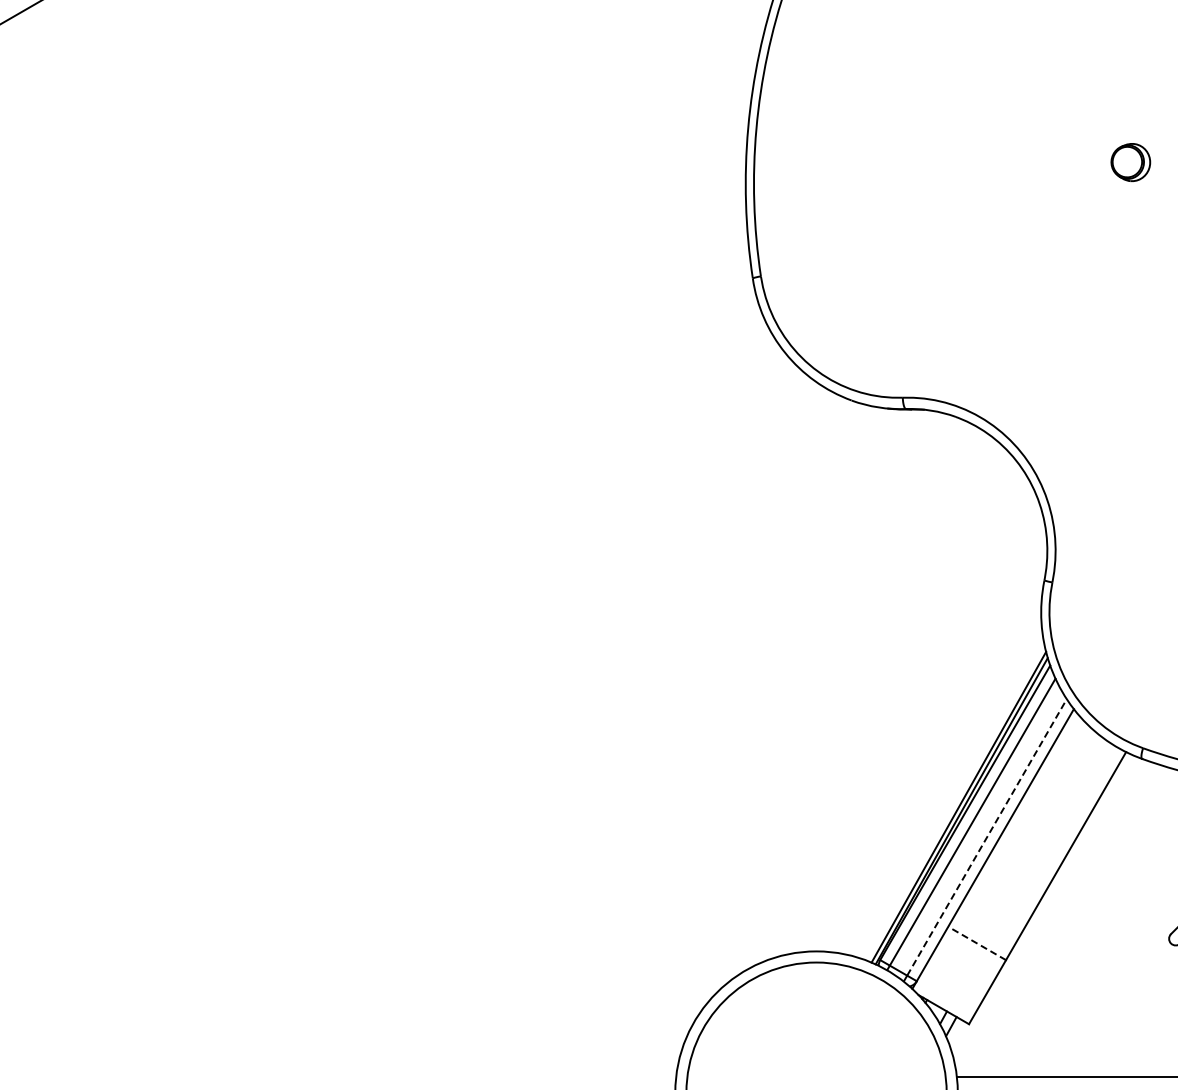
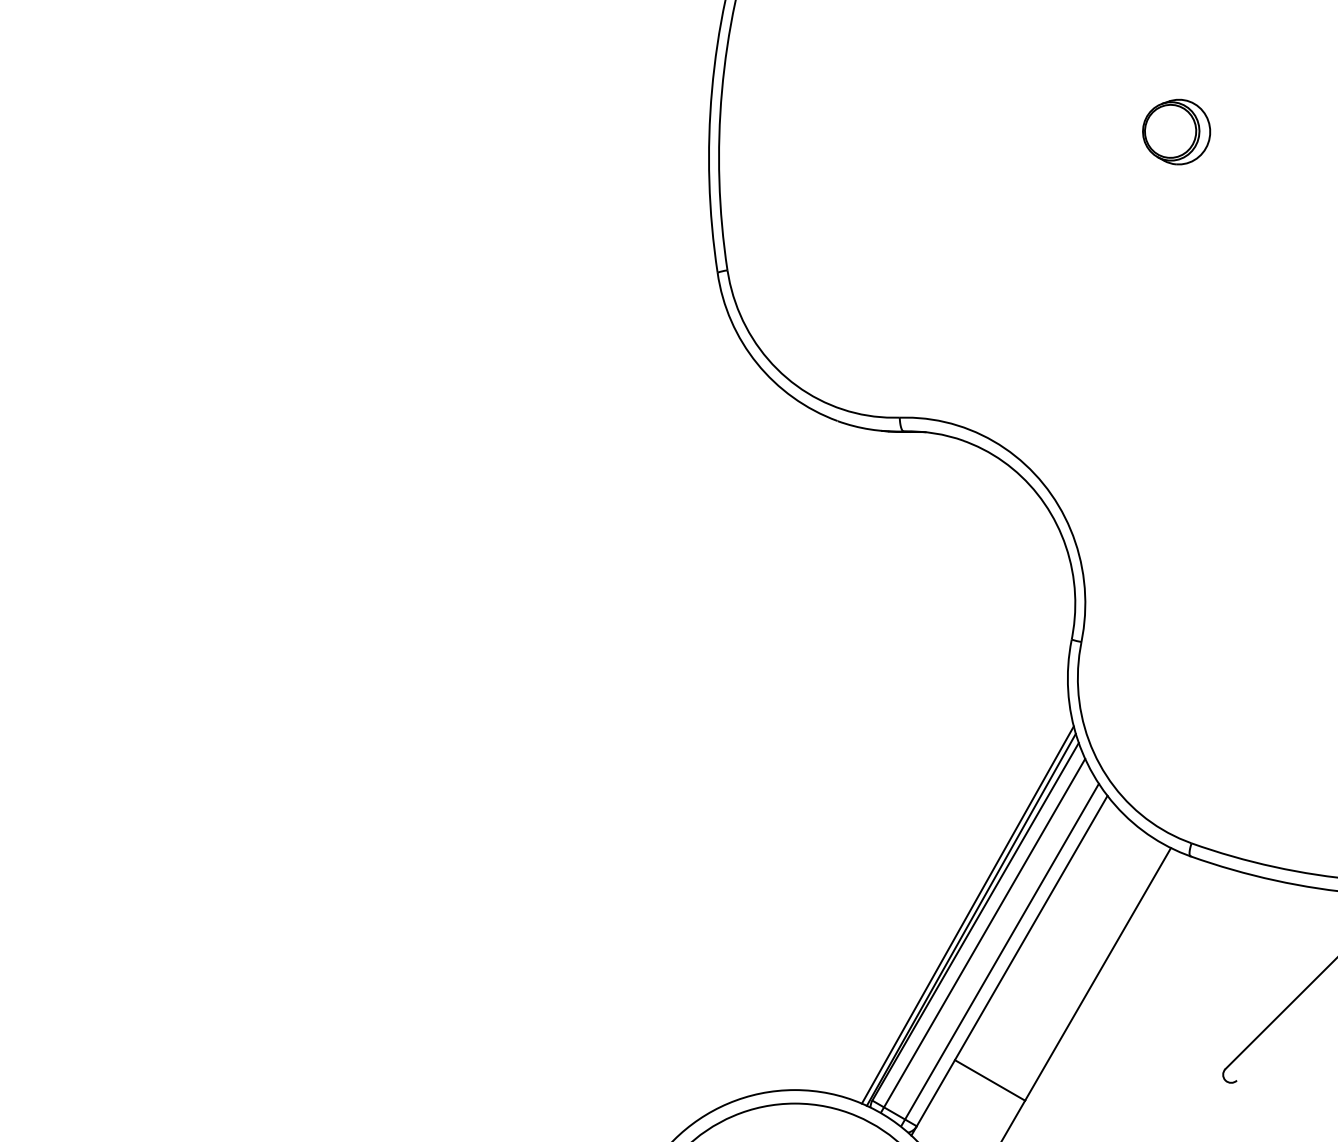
part: (1130, 162) -> (1176, 132), size x1.43
line: (987, 837) -> (1002, 951), dashed -> solid
line: (976, 943) -> (989, 1080), dashed -> solid

